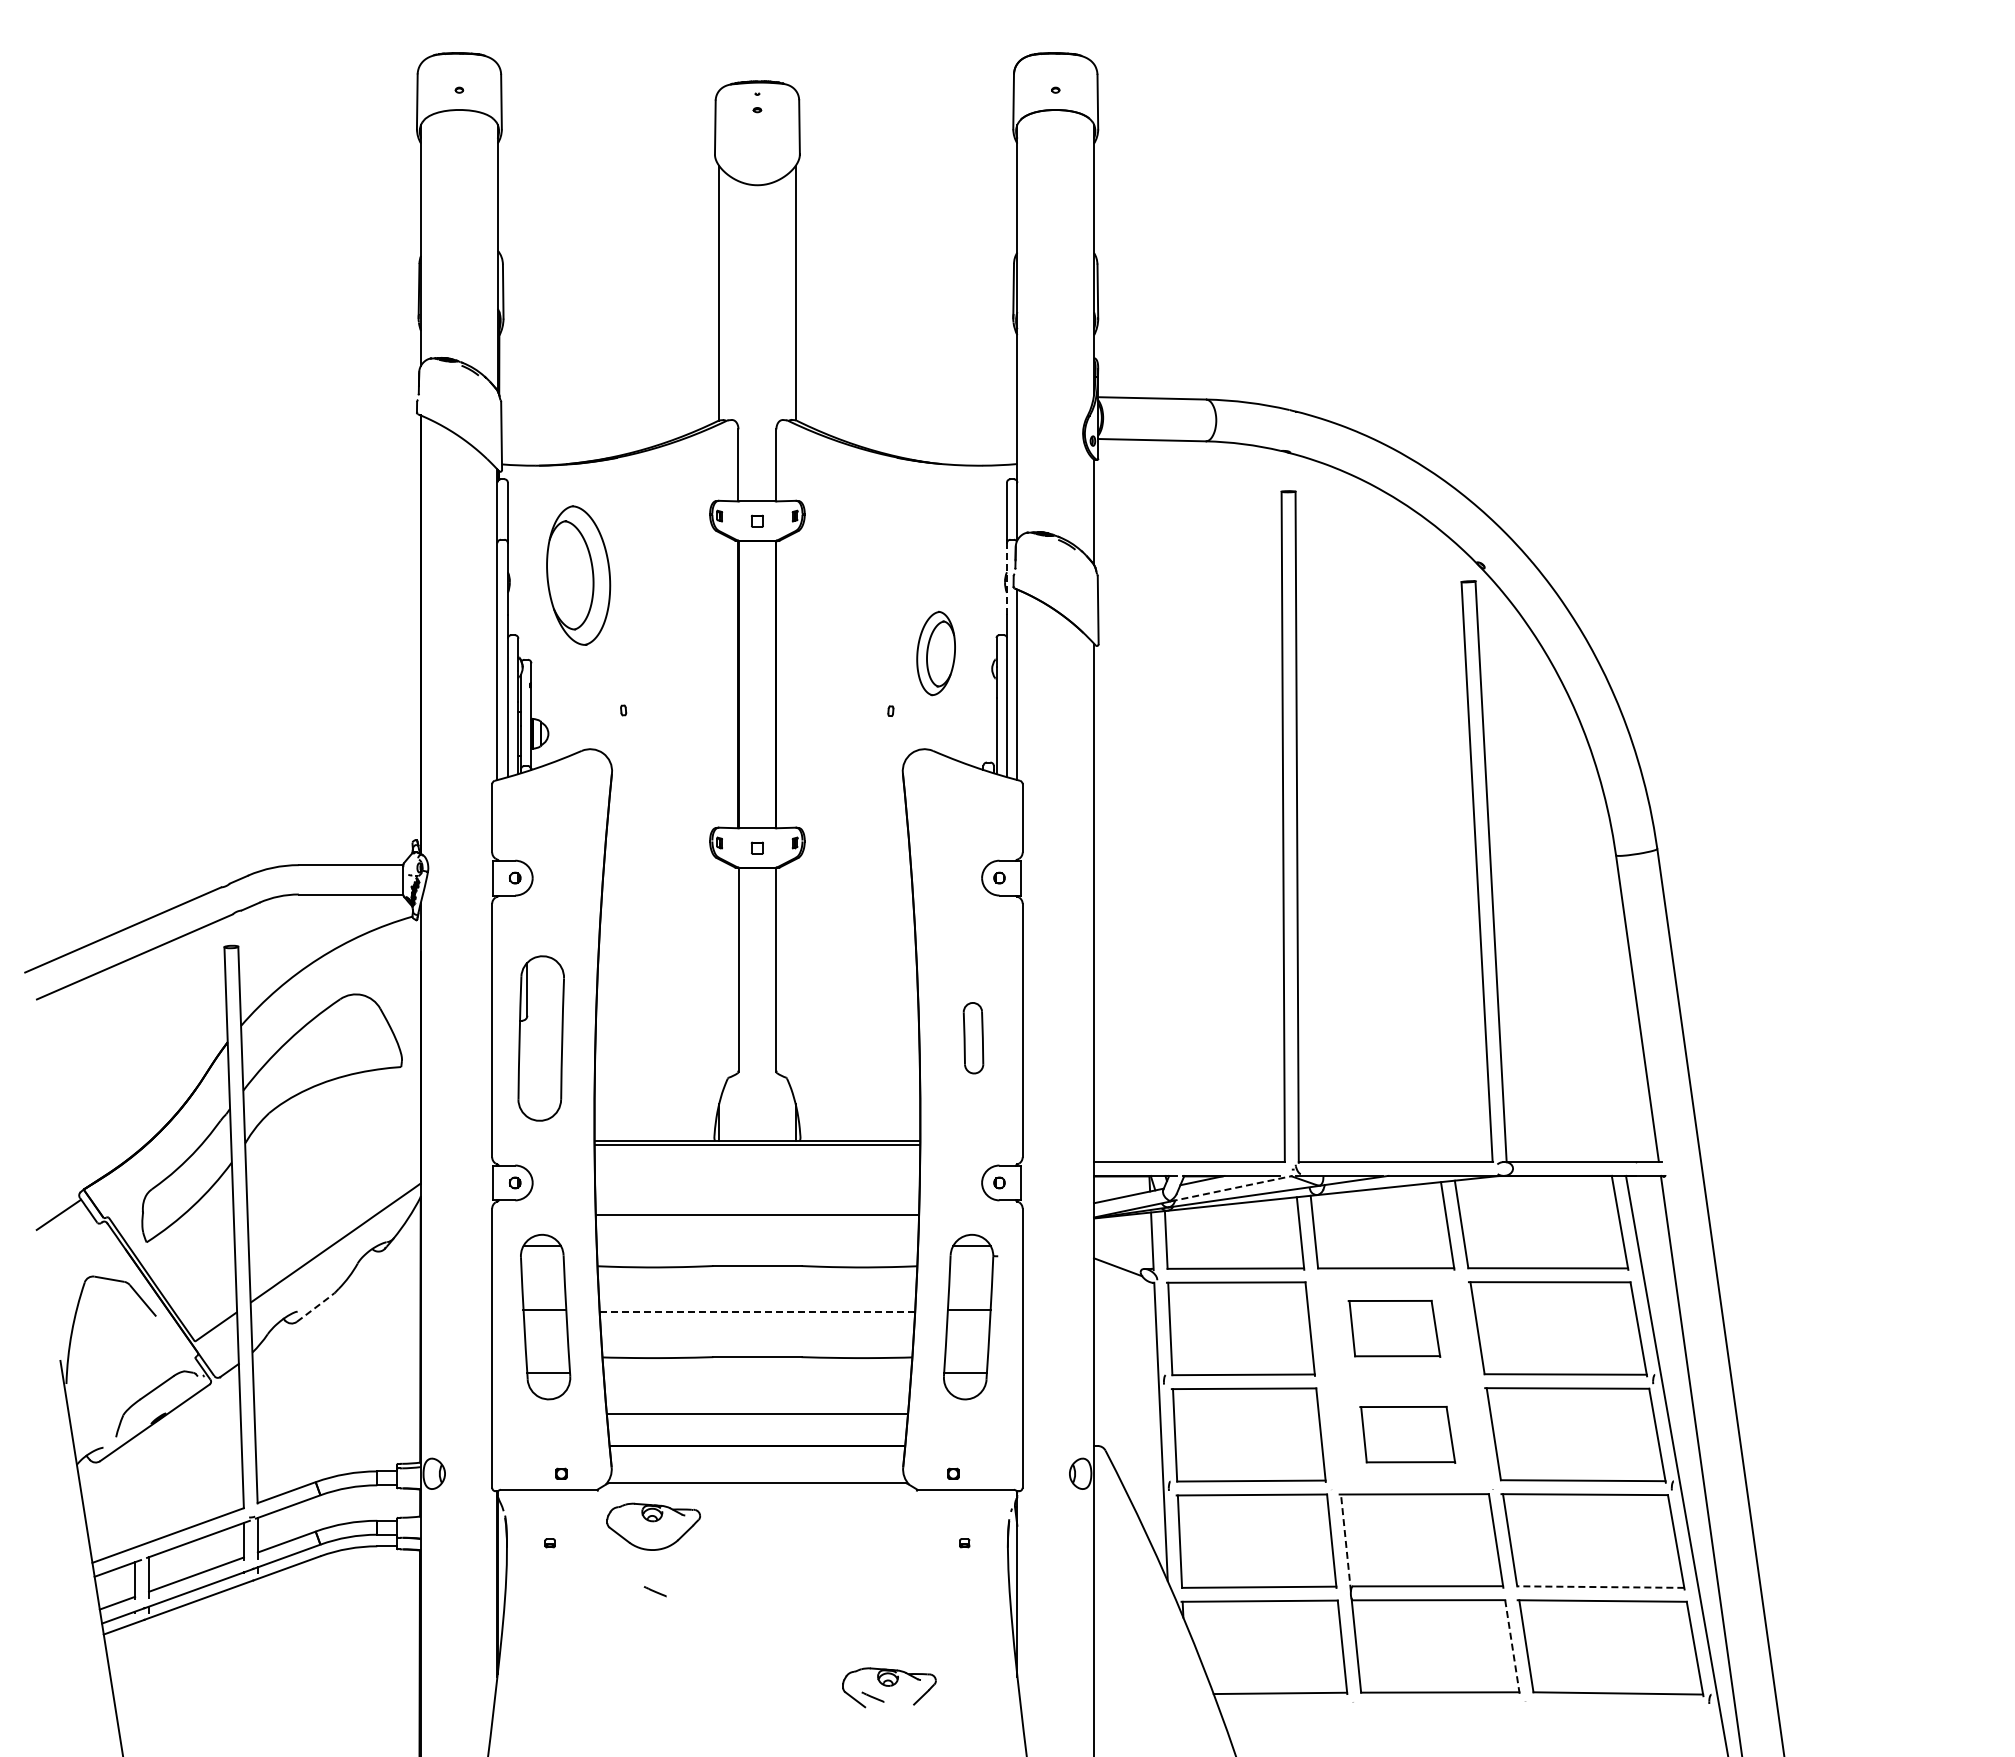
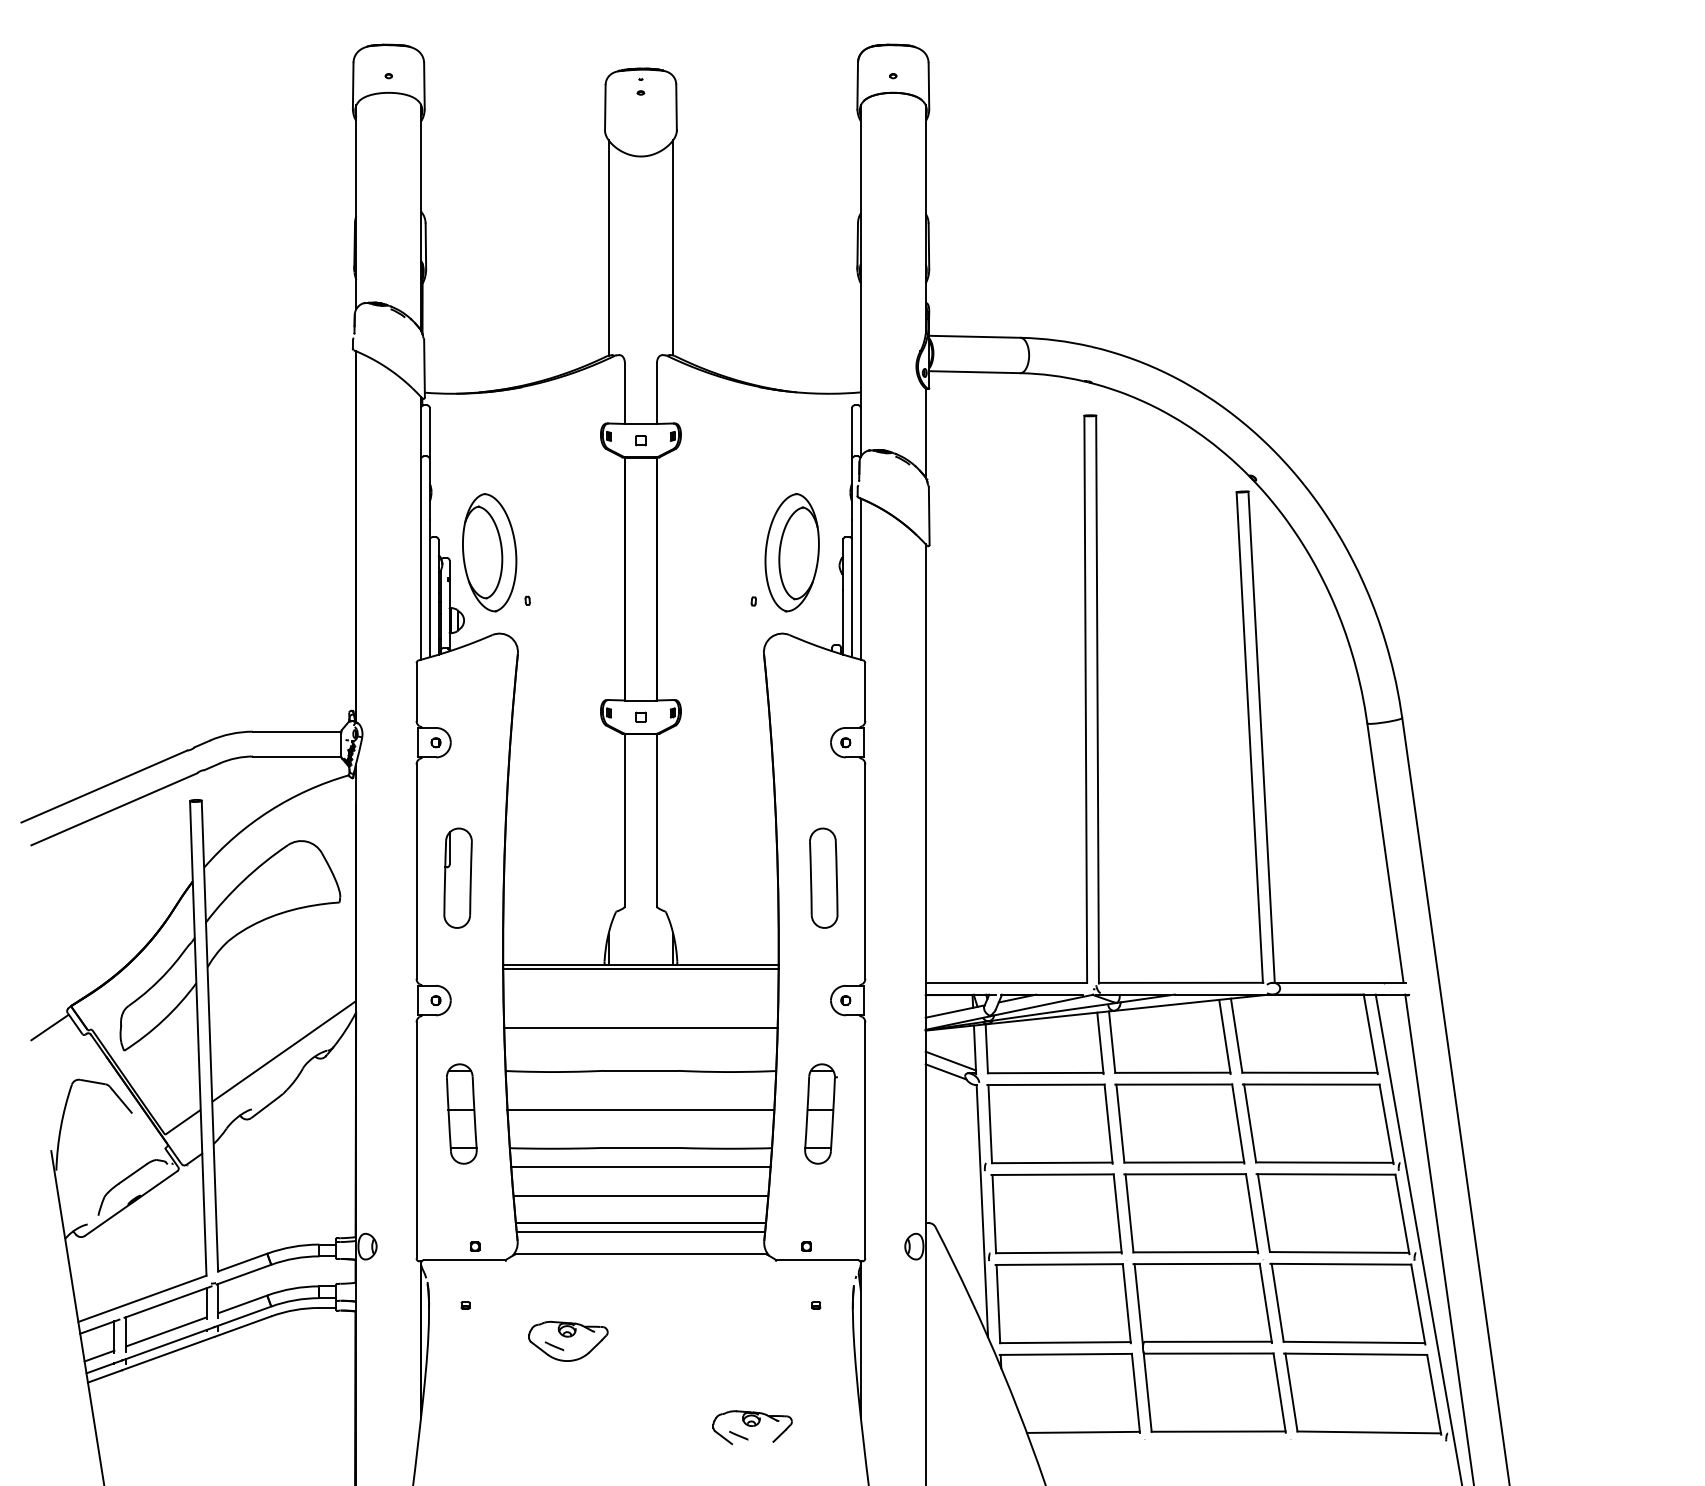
part: (578, 575) -> (489, 552), moved
line: (1006, 578) -> (851, 489), dashed -> solid
part: (935, 653) -> (791, 552), size x1.67
part: (541, 1037) -> (458, 877), size x0.71
part: (973, 1037) -> (823, 877), size x1.67
line: (1231, 1188) -> (1042, 1005), dashed -> solid
line: (1123, 1254) -> (950, 1061), added
line: (315, 1307) -> (267, 1105), dashed -> solid
line: (757, 1312) -> (641, 1110), dashed -> solid
part: (545, 1316) -> (461, 1113), size x0.71
part: (970, 1316) -> (821, 1113), size x0.71
part: (1394, 1328) -> (1179, 1123), size x1.67
line: (757, 1379) -> (641, 1166), added
part: (1407, 1434) -> (1190, 1213), size x1.67
line: (757, 1456) -> (641, 1231), added
part: (653, 1526) -> (568, 1341), moved
line: (1345, 1543) -> (1138, 1305), dashed -> solid
line: (1600, 1587) -> (1354, 1342), dashed -> solid
line: (1512, 1647) -> (1279, 1393), dashed -> solid

